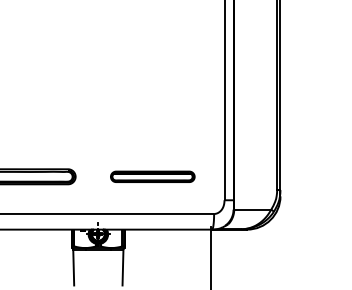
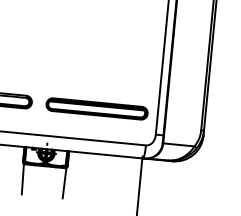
part: (152, 176) -> (96, 108), size x1.43

